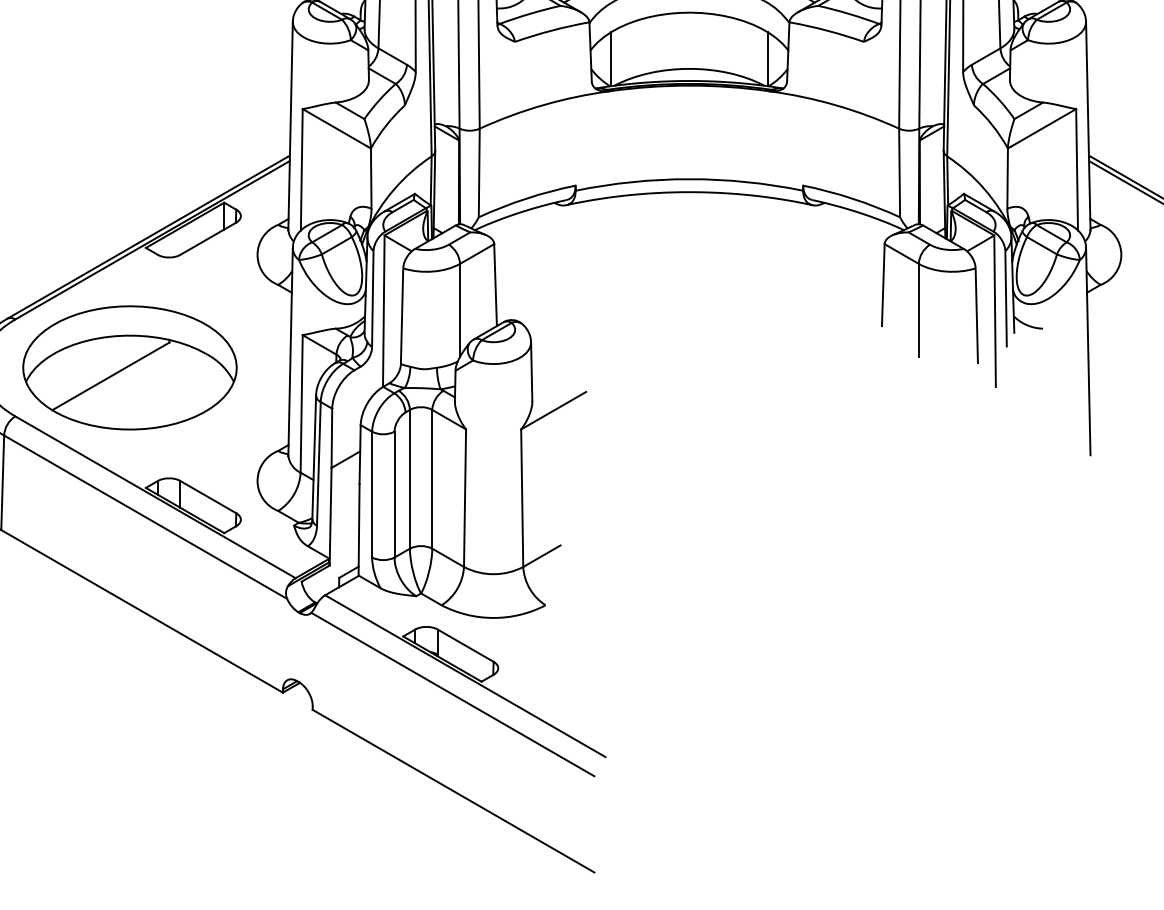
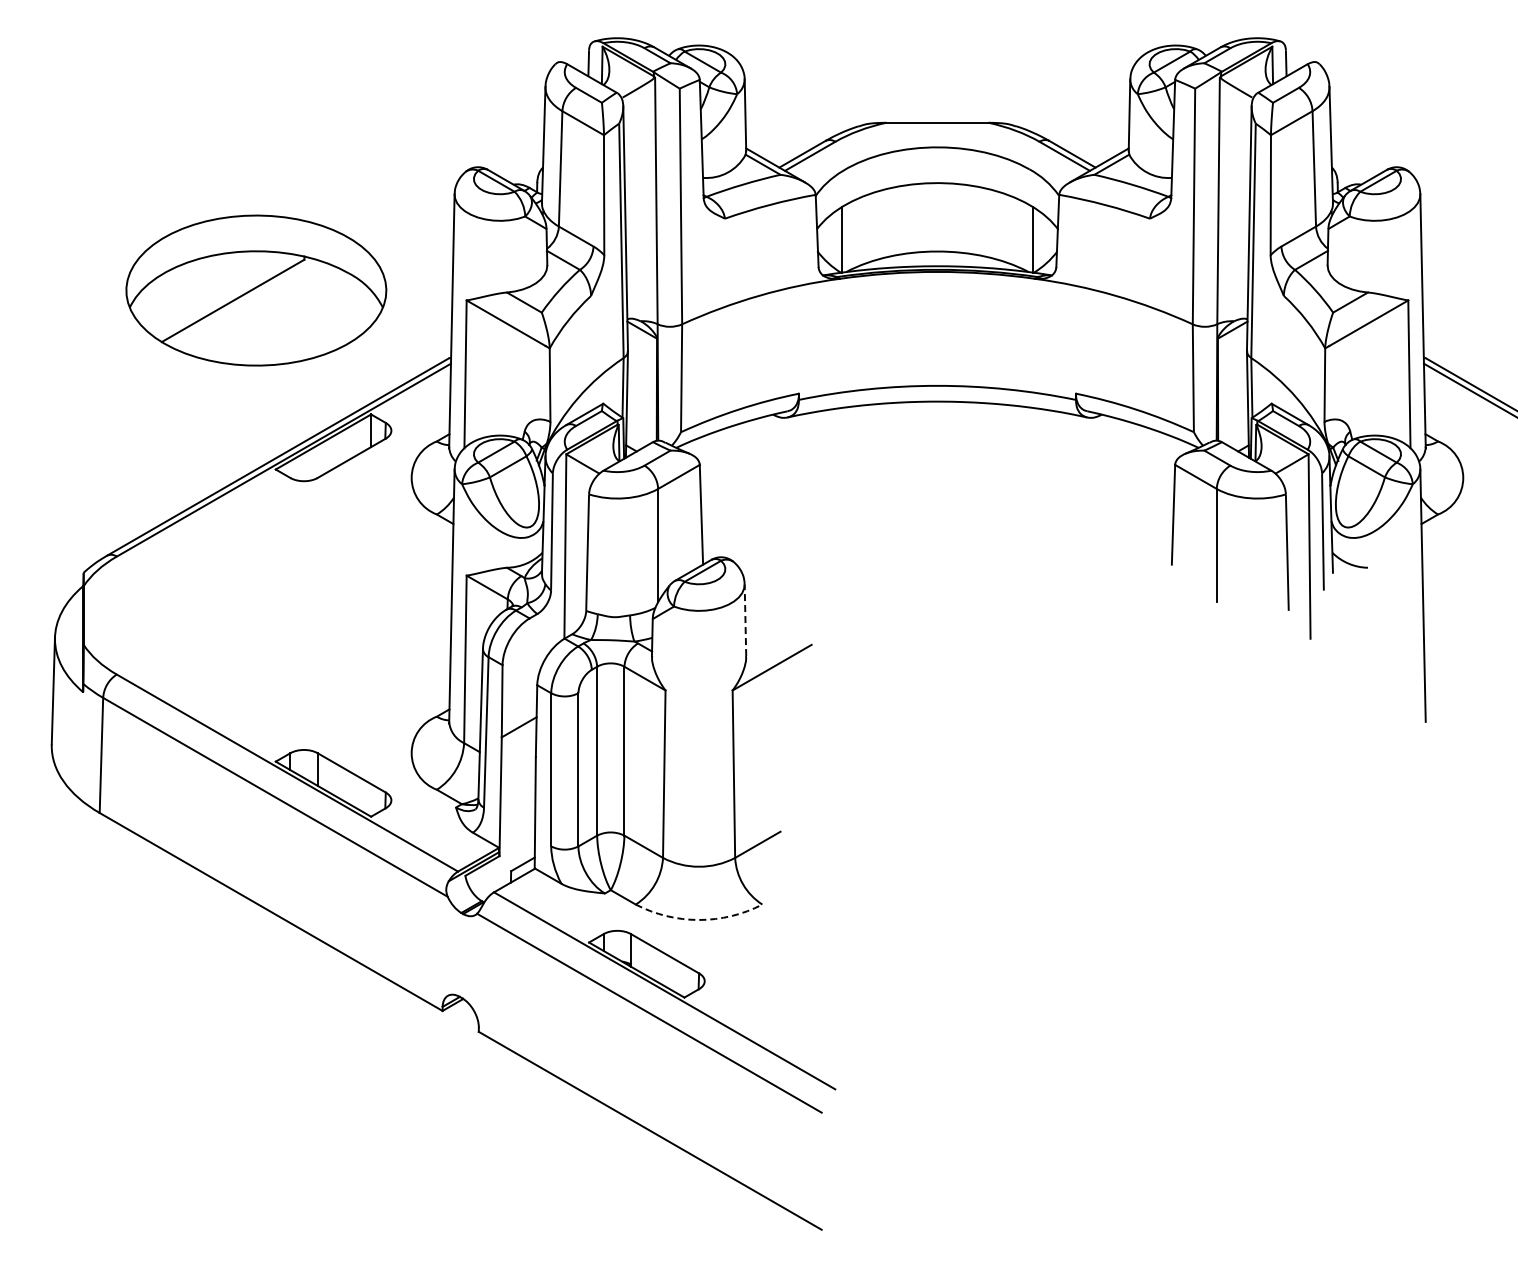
part: (130, 367) -> (256, 290), moved
line: (531, 371) -> (745, 620), solid -> dashed
arc: (493, 617) -> (699, 919), solid -> dashed

